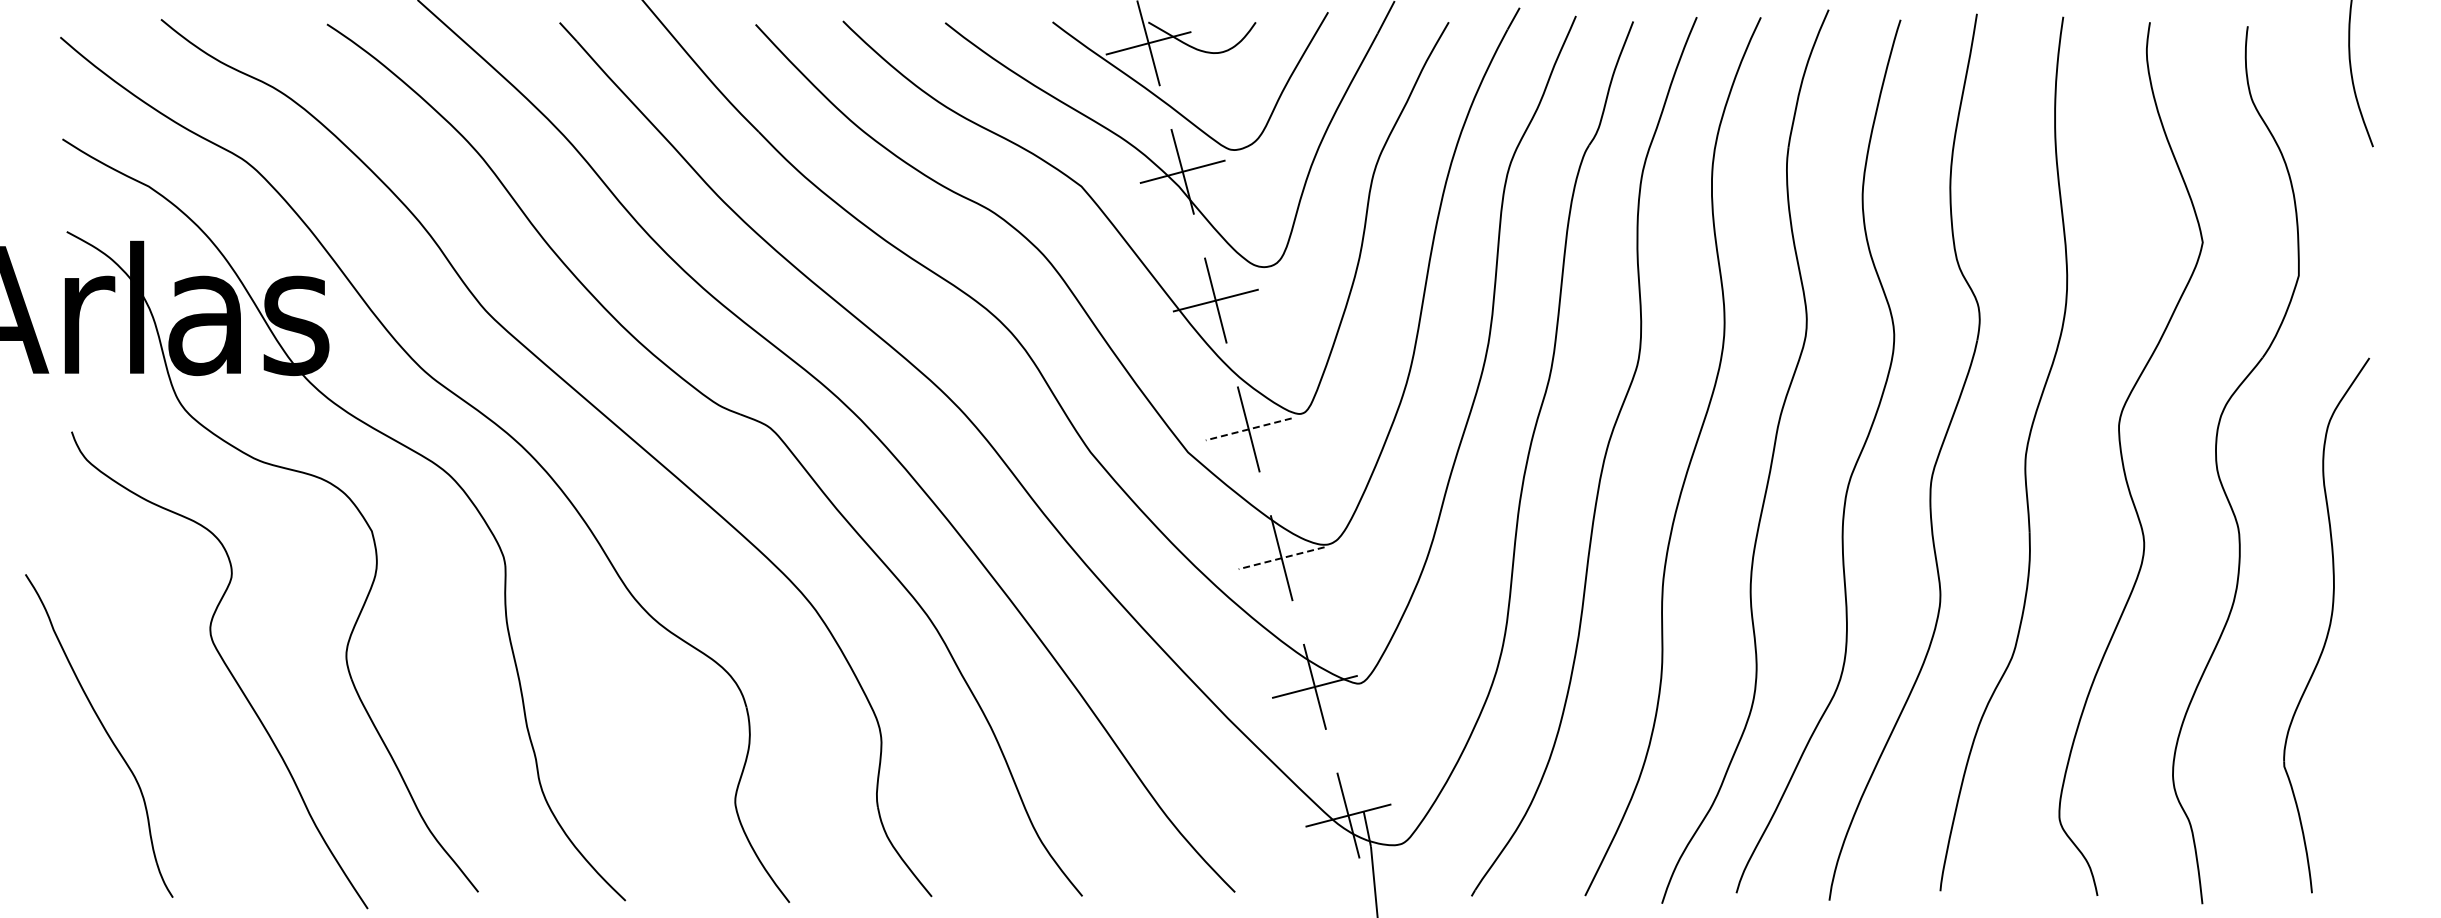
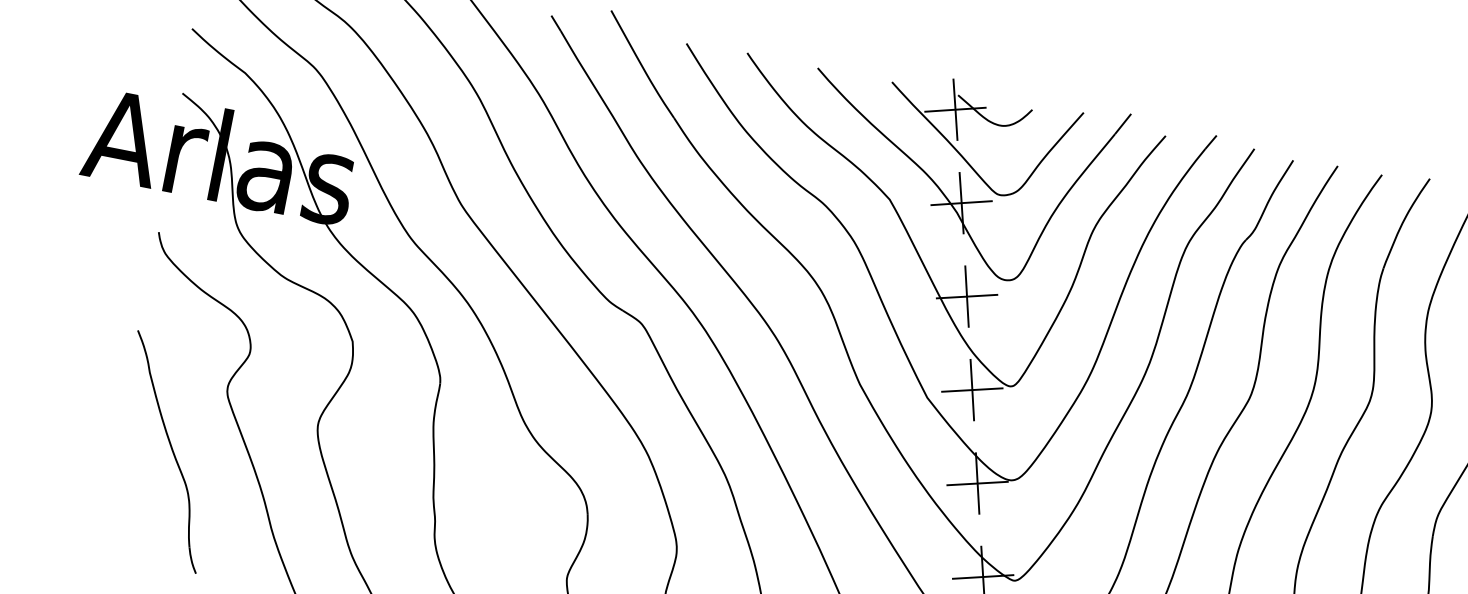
line: (1248, 429) -> (972, 390), dashed -> solid
line: (1281, 558) -> (977, 483), dashed -> solid
part: (105, 732) -> (171, 450), moved

